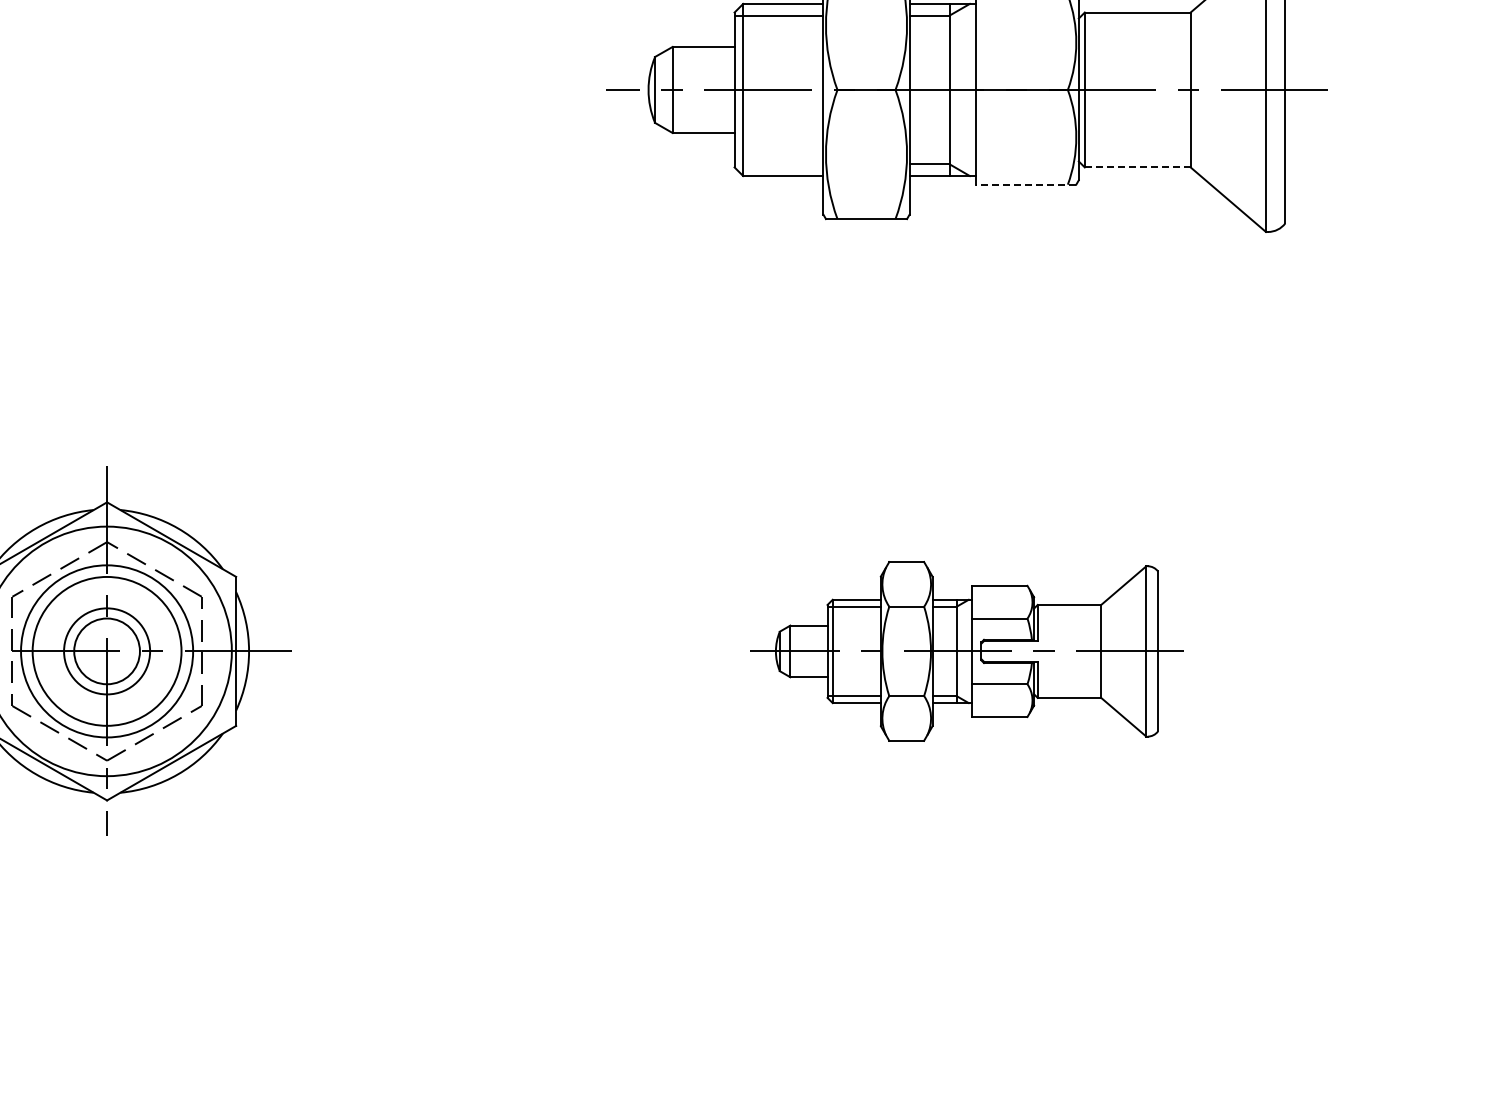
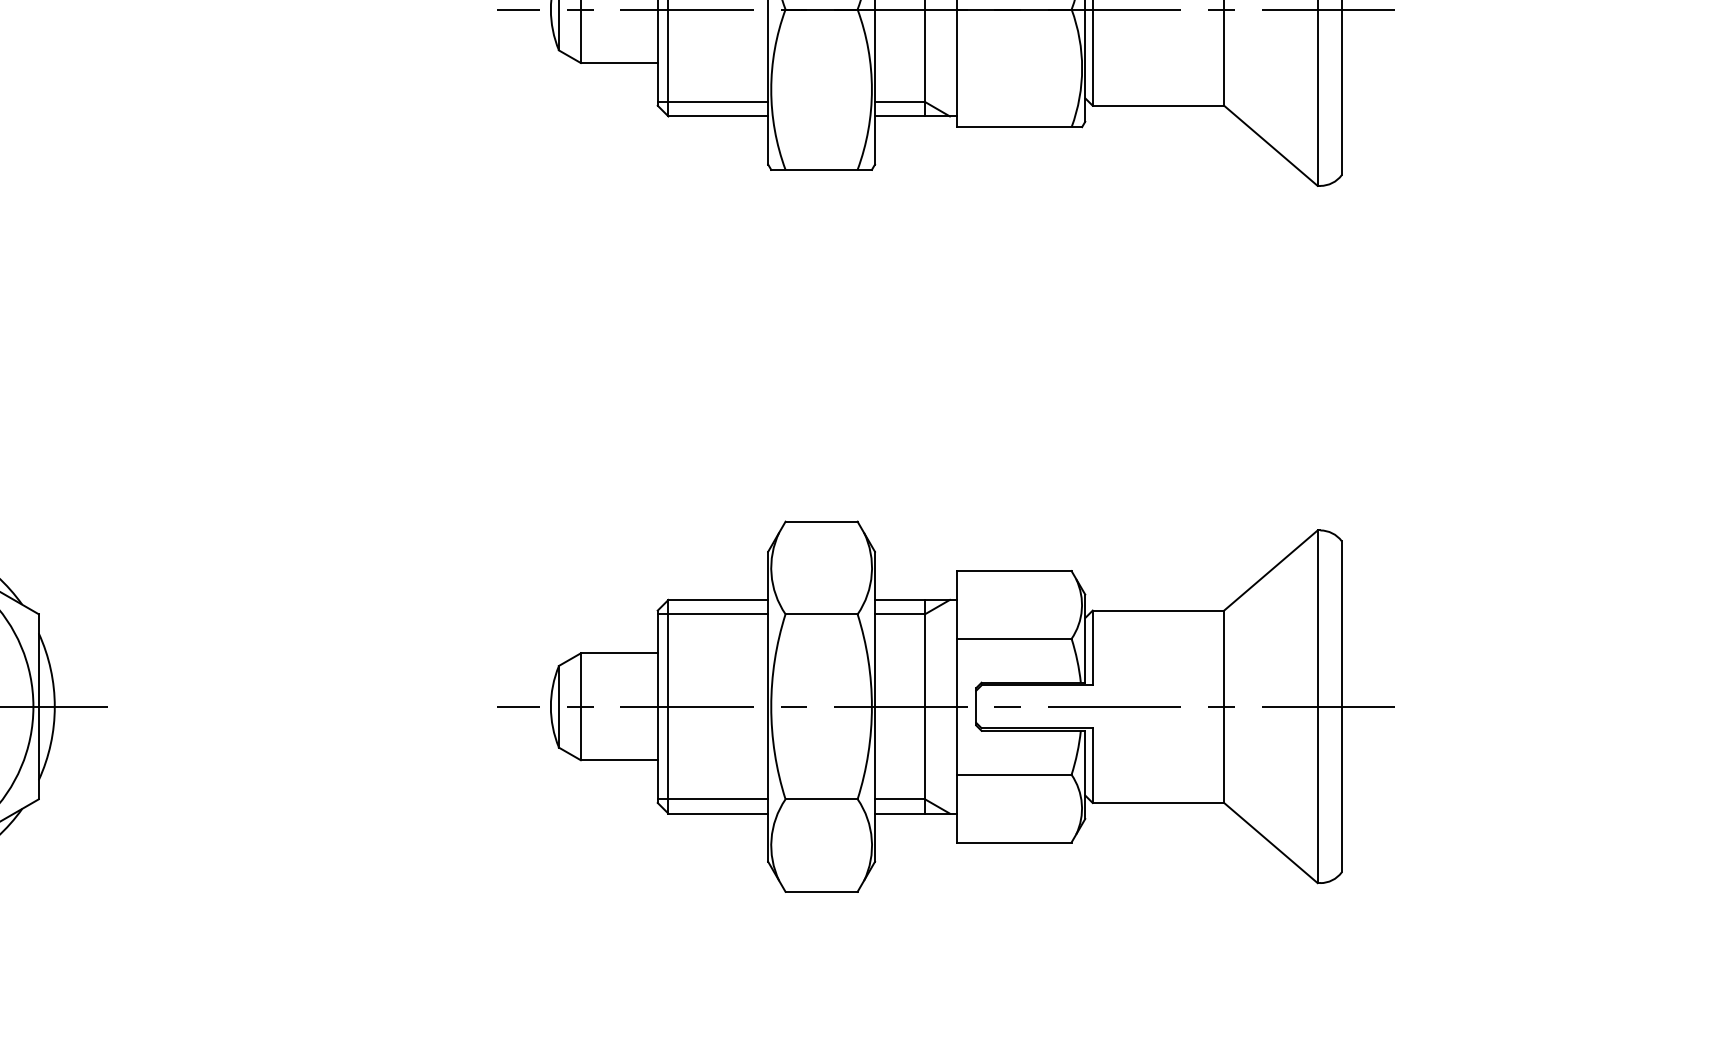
line: (778, 164) -> (712, 102), added
line: (1137, 167) -> (1158, 105), dashed -> solid
line: (1025, 184) -> (1019, 126), dashed -> solid
part: (966, 651) -> (945, 706), size x1.67

